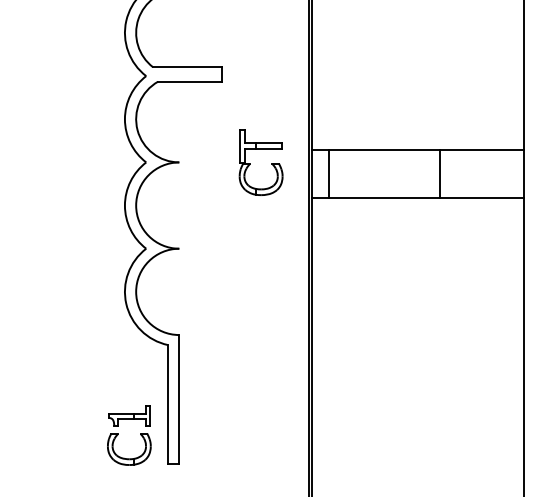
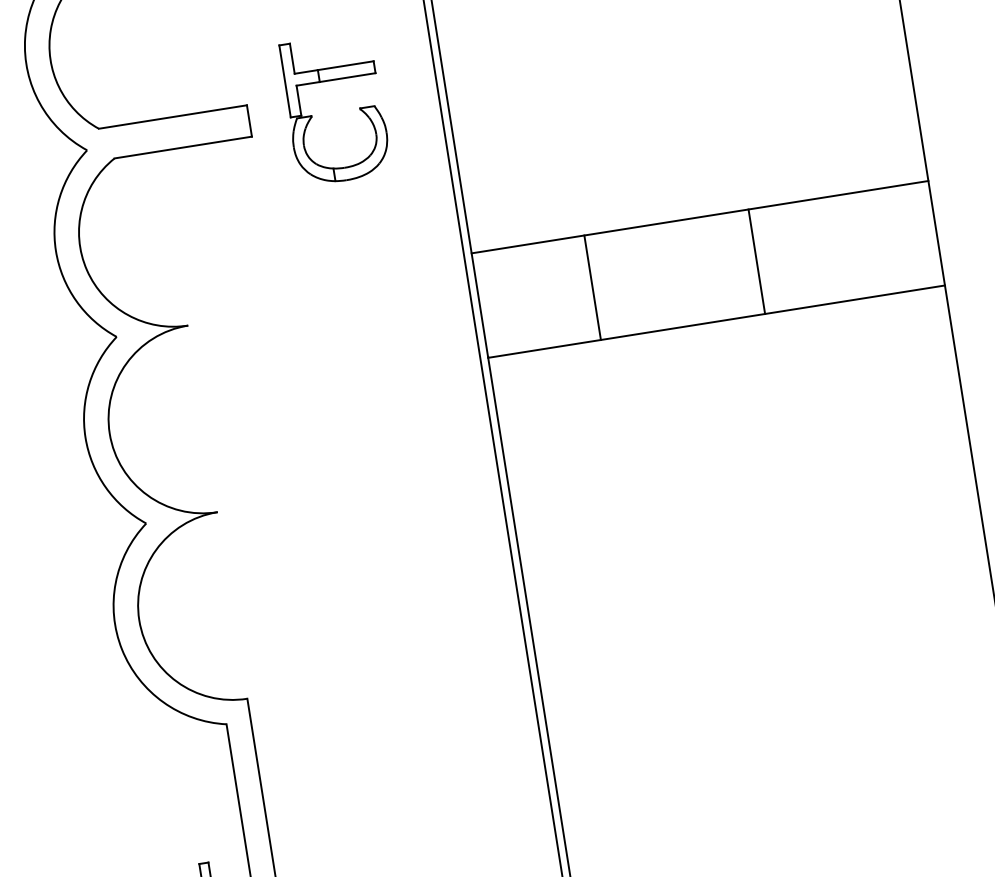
part: (250, 163) -> (312, 115), moved
line: (329, 174) -> (592, 288), moved

